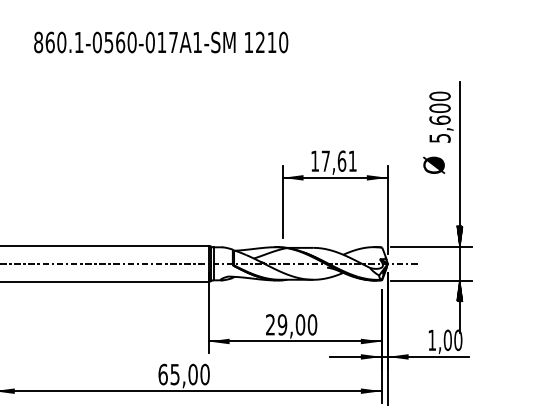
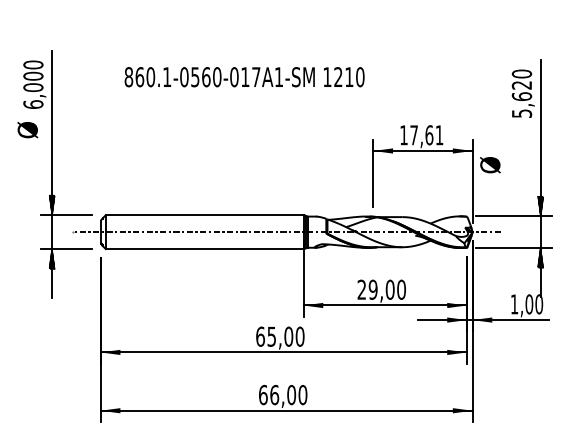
text: (161, 42) -> (244, 77), moved
text: (439, 107) -> (521, 84), 5,600 -> 5,620
text: (434, 165) -> (490, 165), moved

